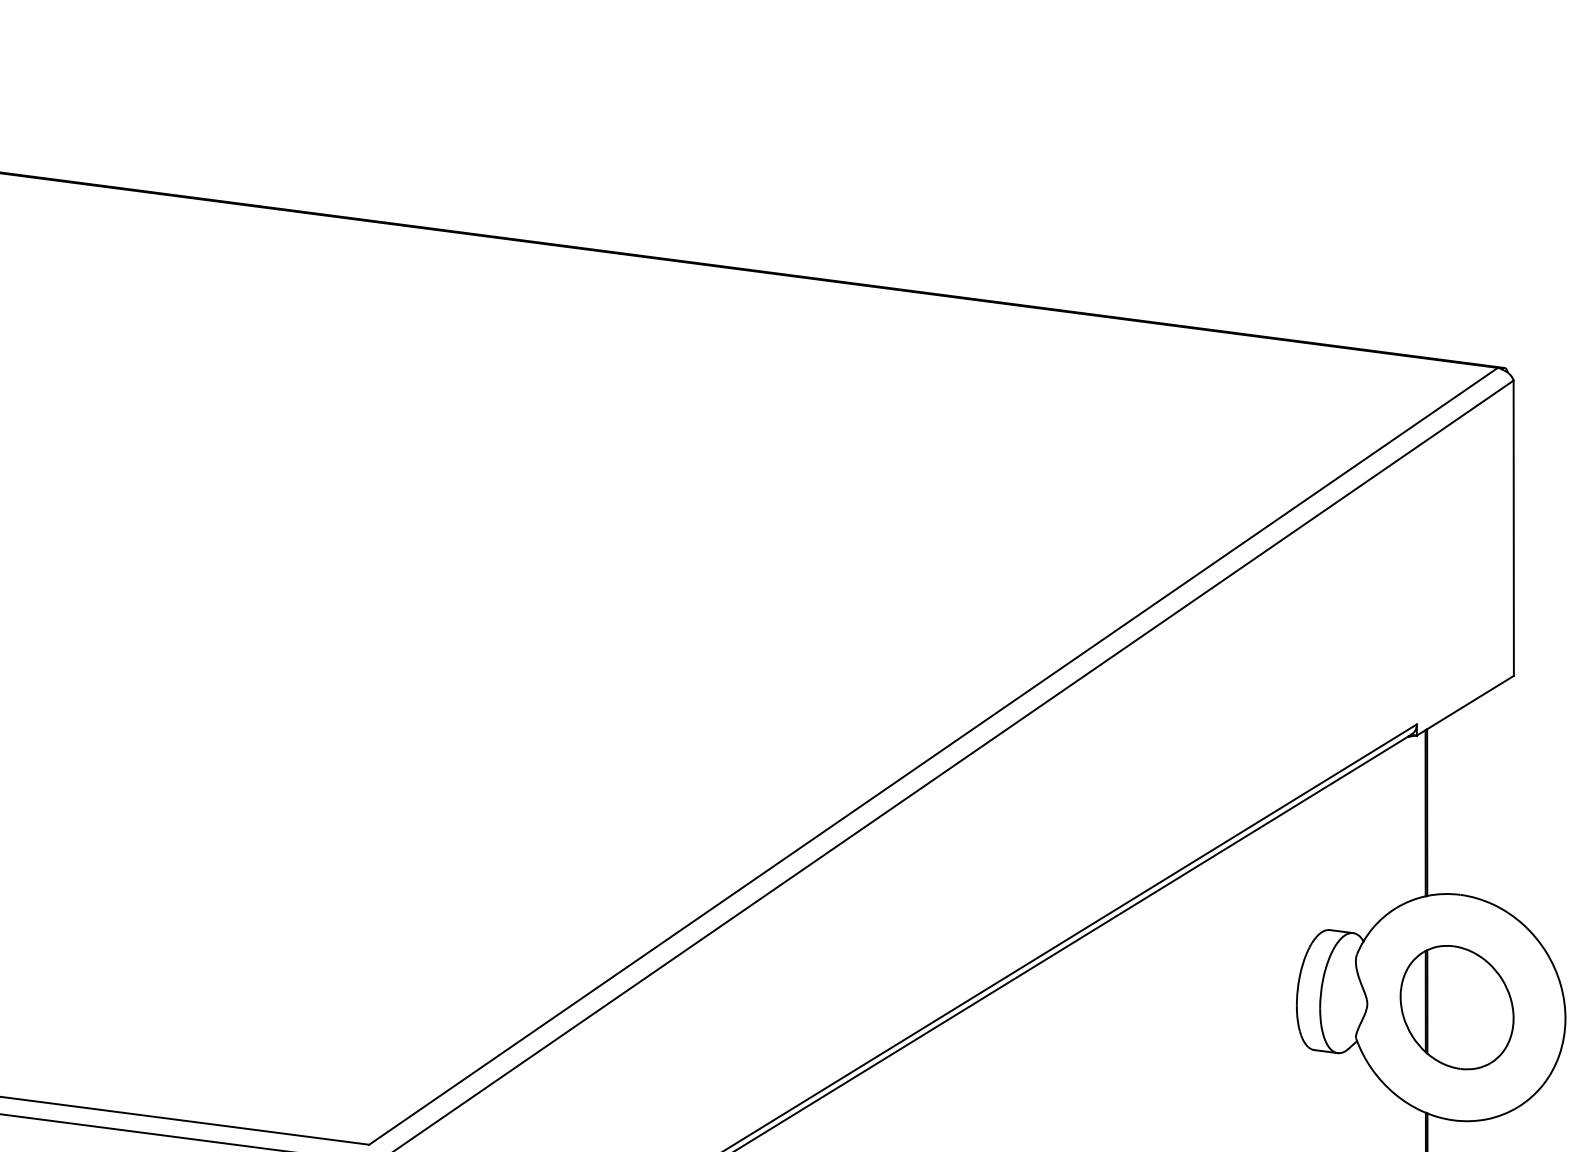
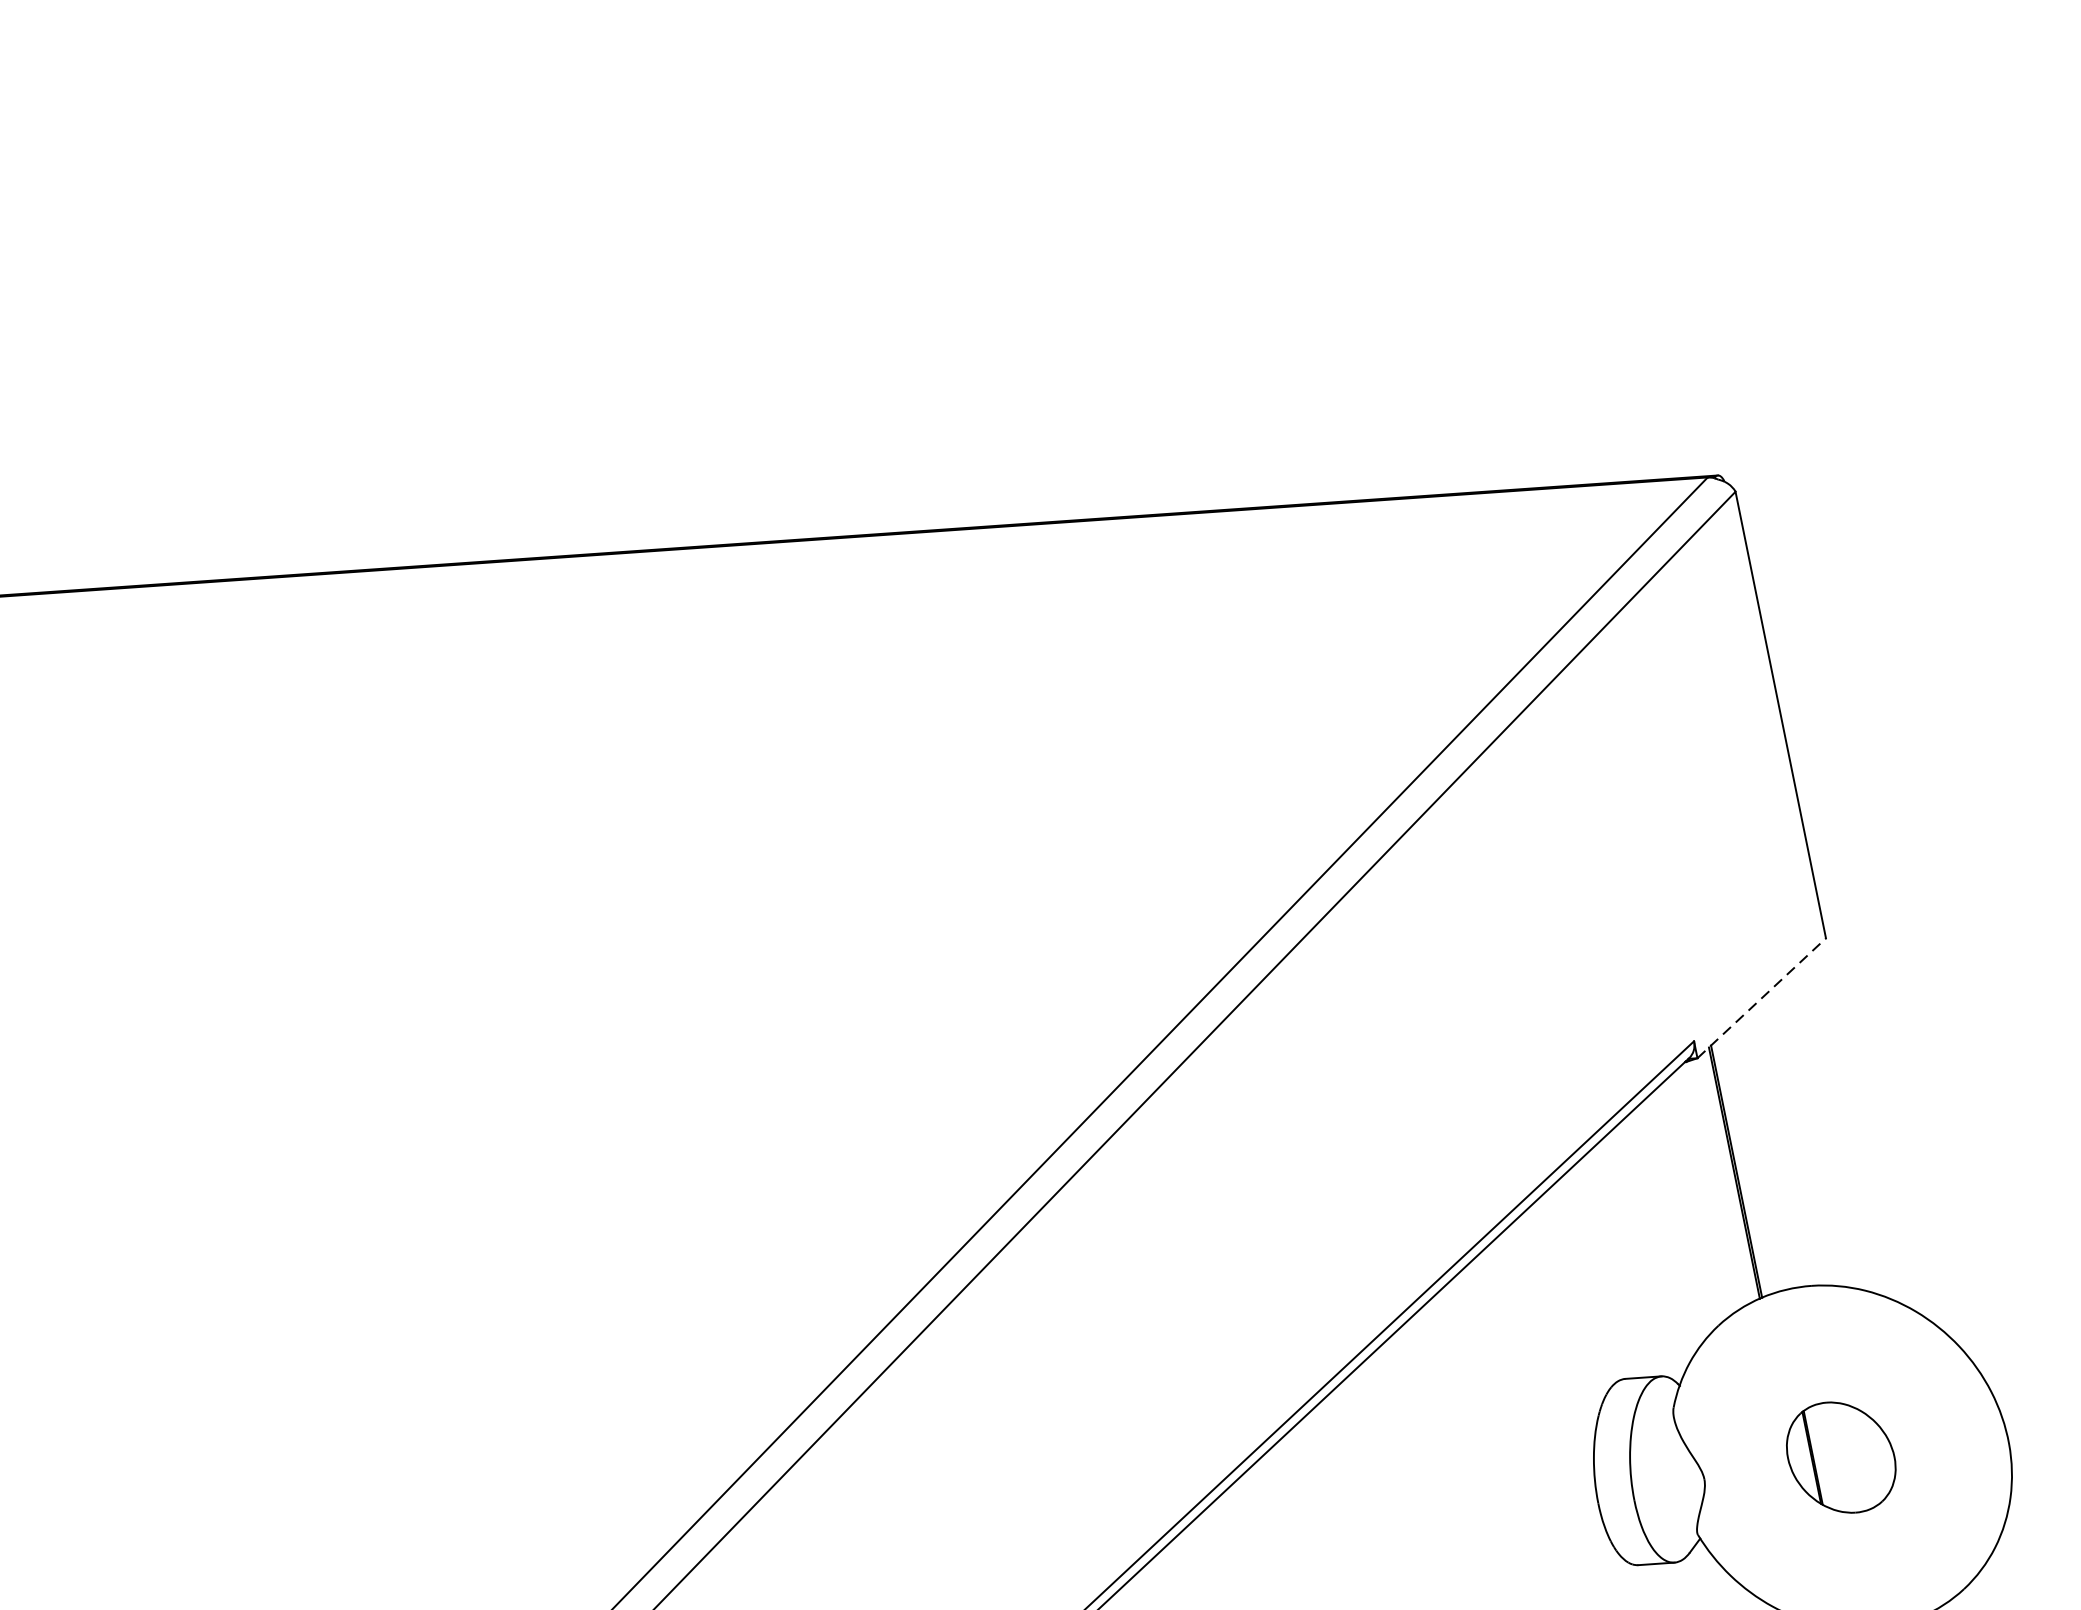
line: (1465, 705) -> (1761, 997), solid -> dashed
part: (1456, 1007) -> (1840, 1457), size x0.6

